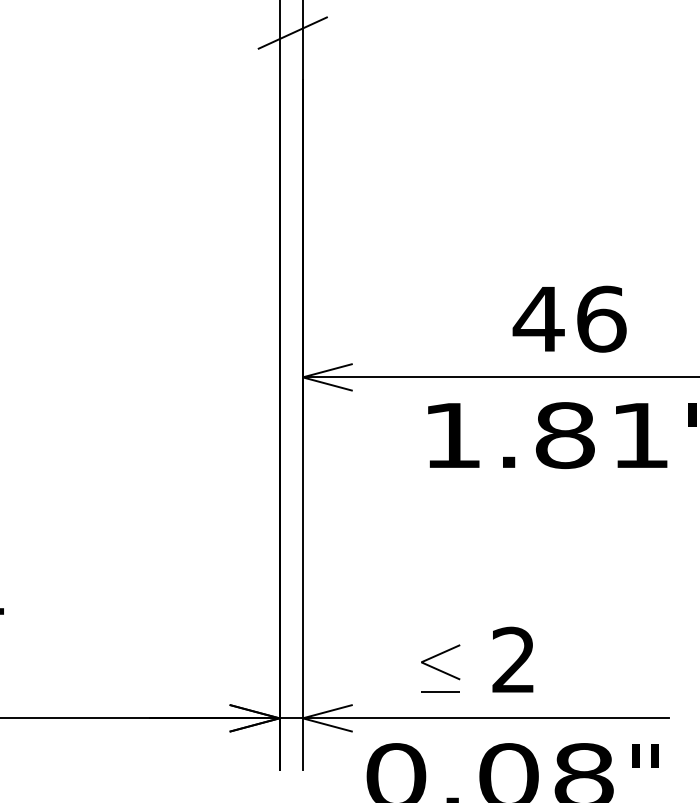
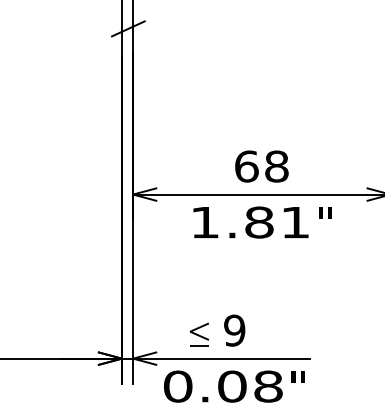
text: (569, 319) -> (261, 166), 46 -> 68
text: (513, 659) -> (234, 330), 2 -> 9

